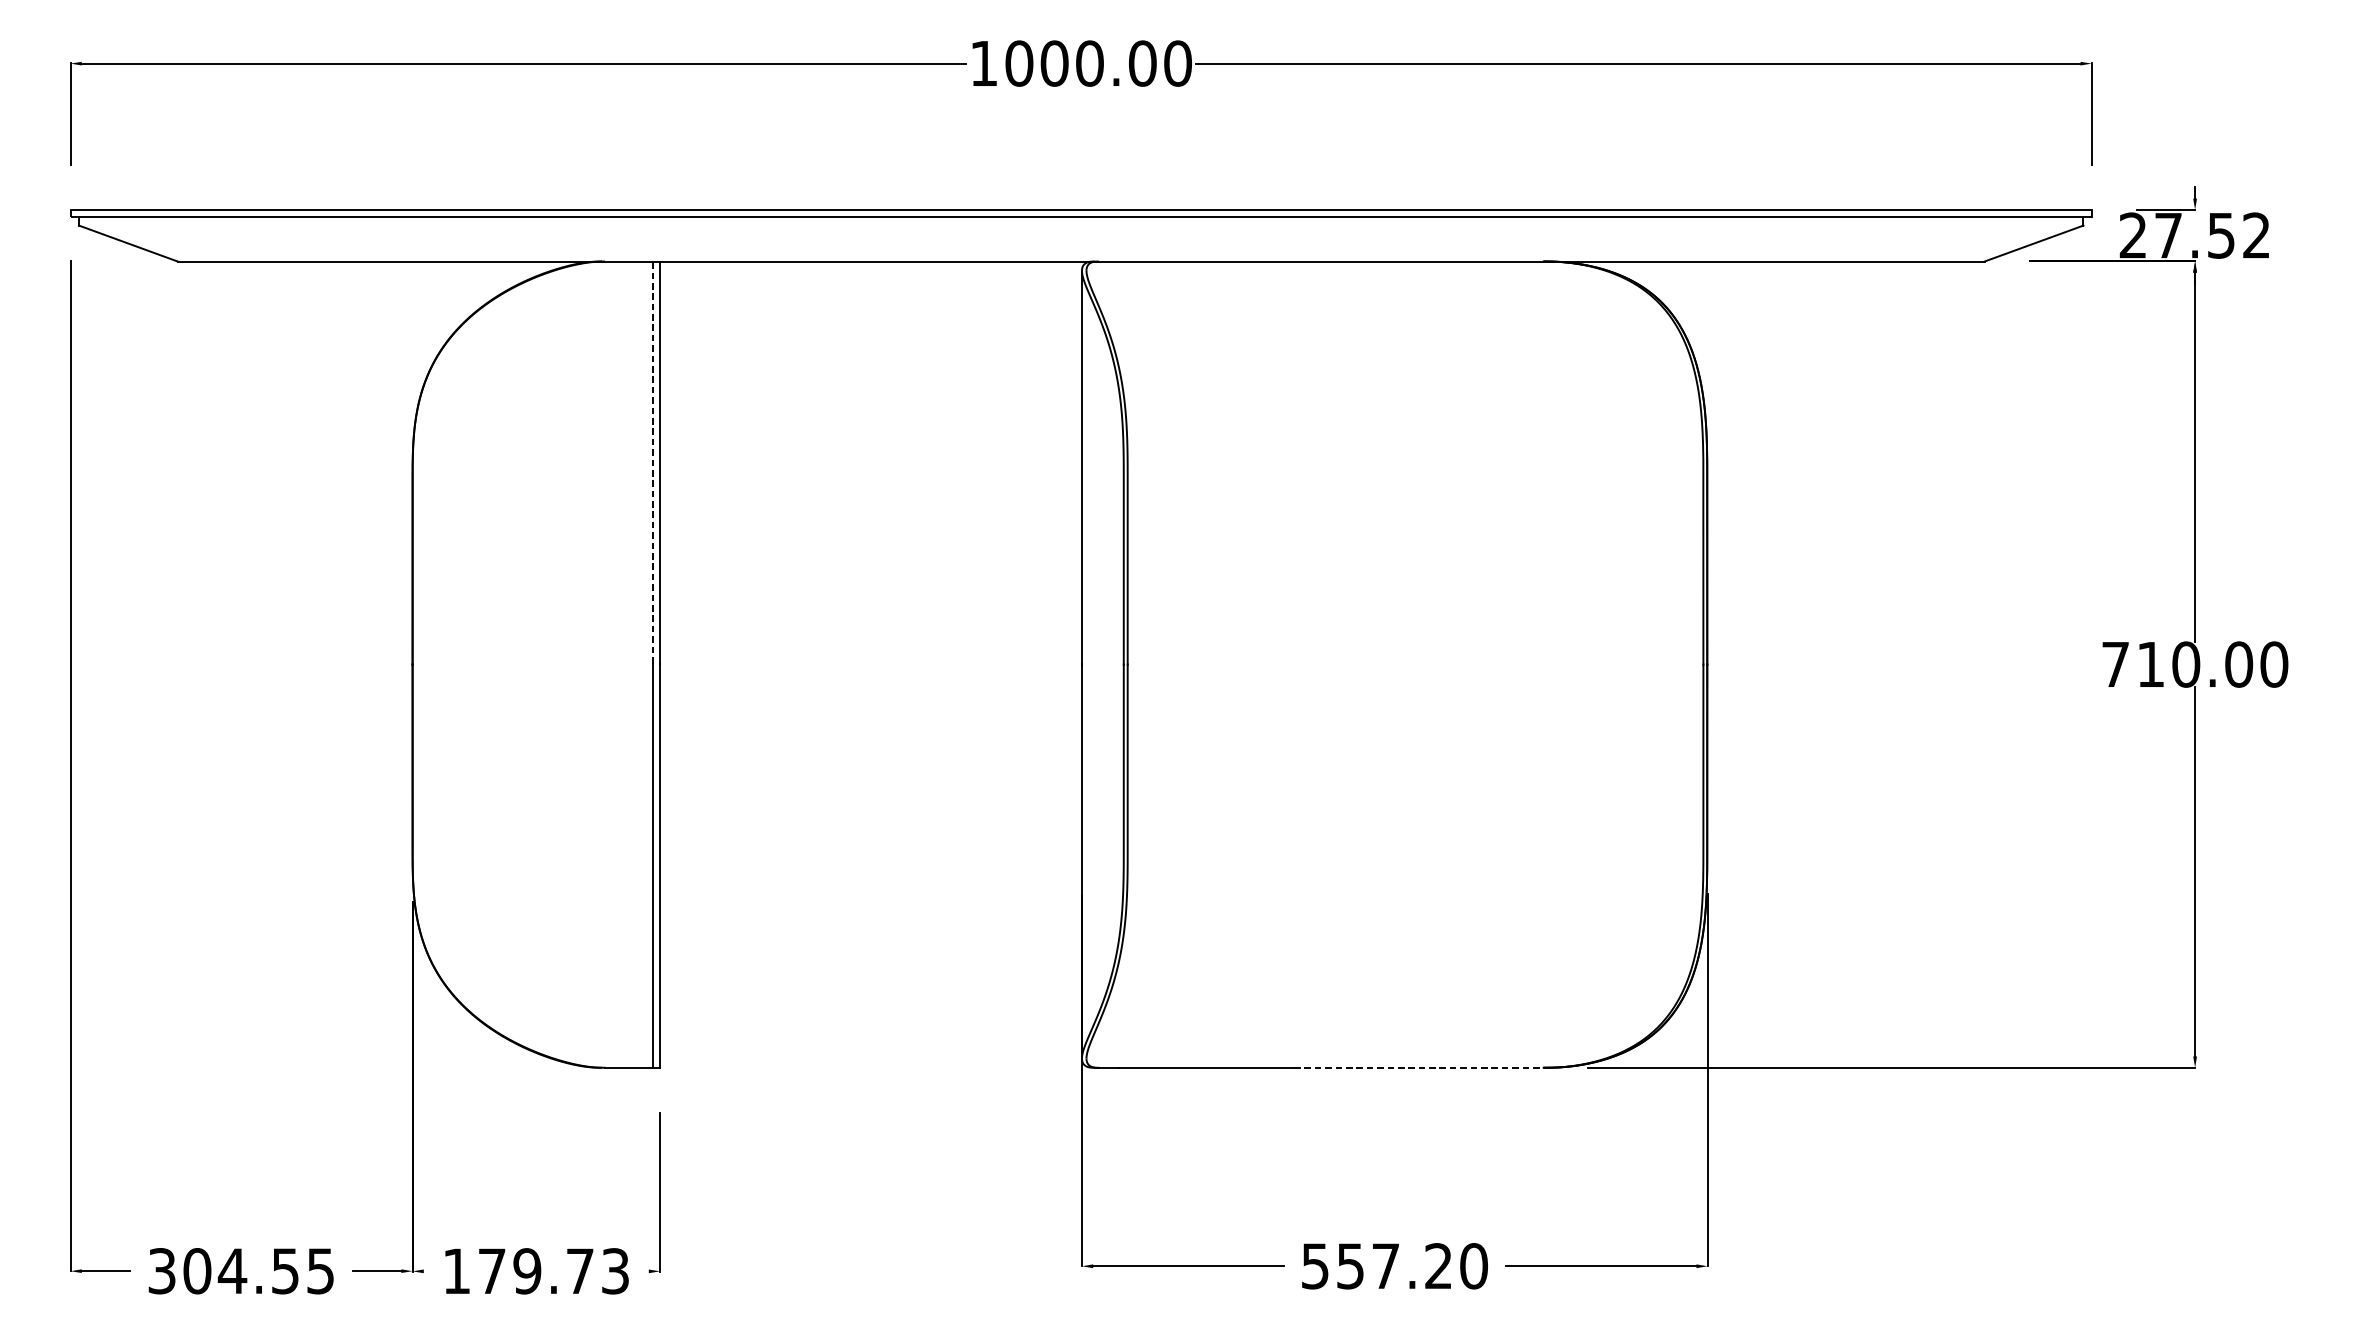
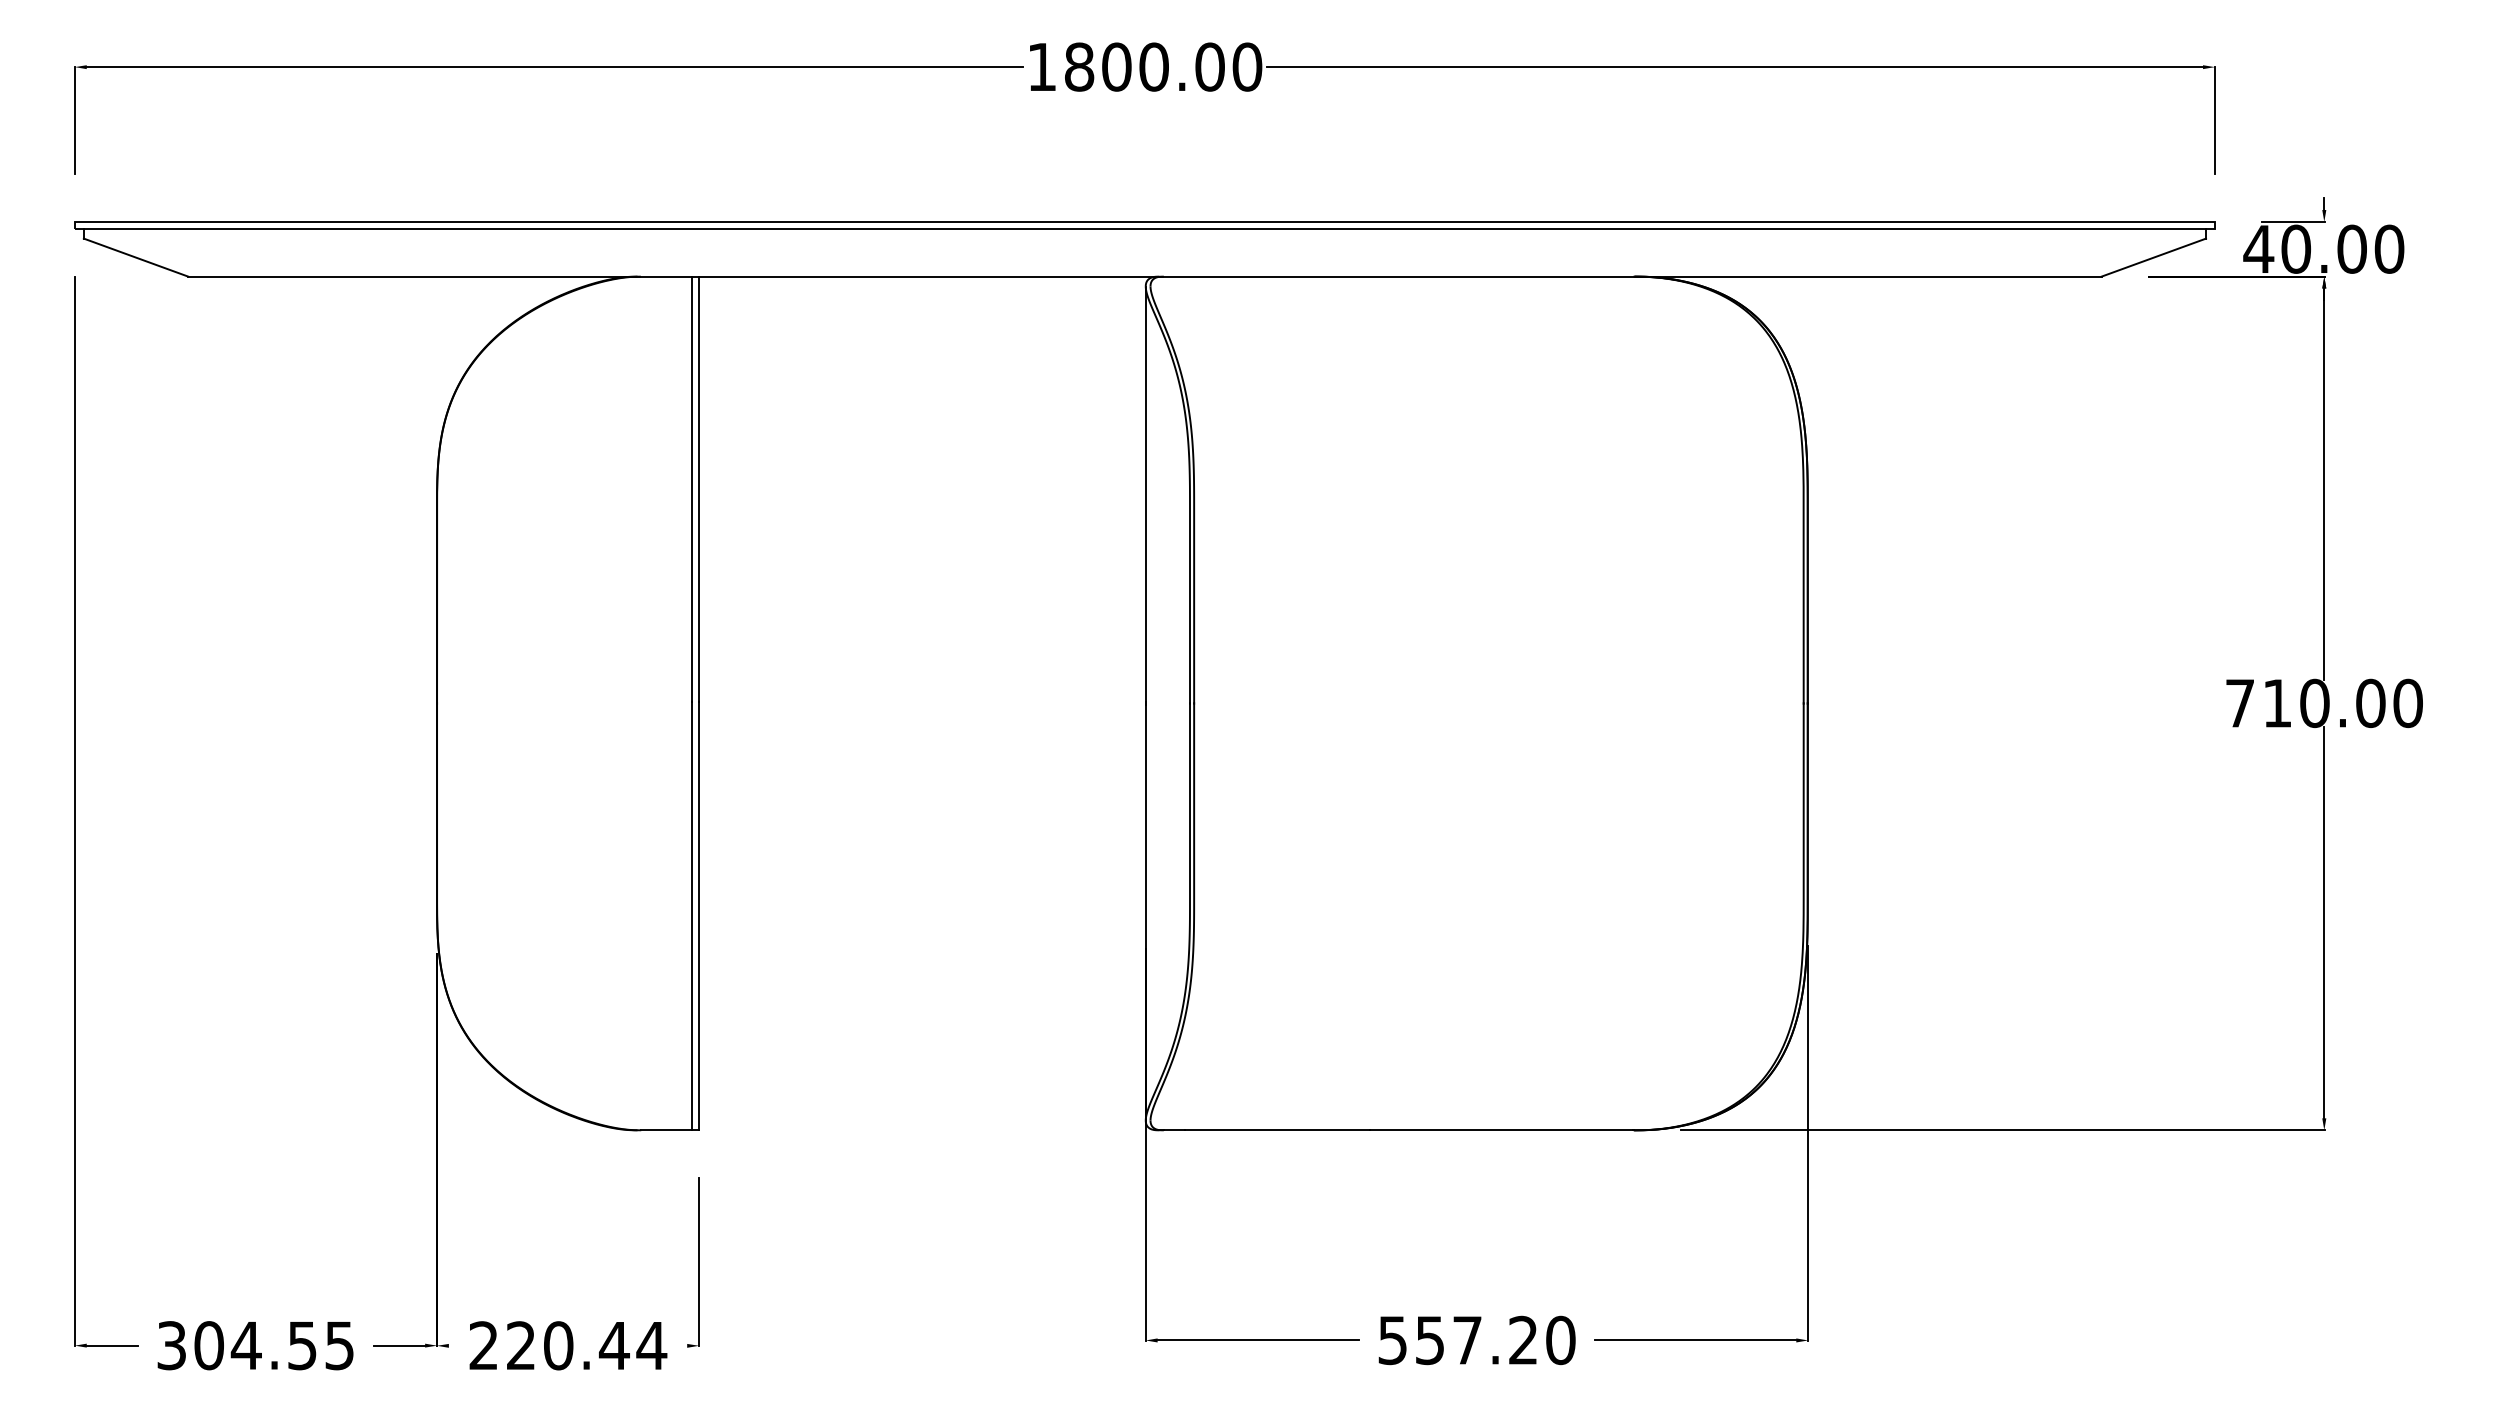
text: (1019, 63) -> (1079, 66), 1000.00 -> 1800.00
text: (2194, 234) -> (2323, 248), 27.52 -> 40.00
line: (652, 462) -> (691, 489), dashed -> solid
line: (1417, 1067) -> (1501, 1130), dashed -> solid
text: (536, 1271) -> (568, 1345), 179.73 -> 220.44

